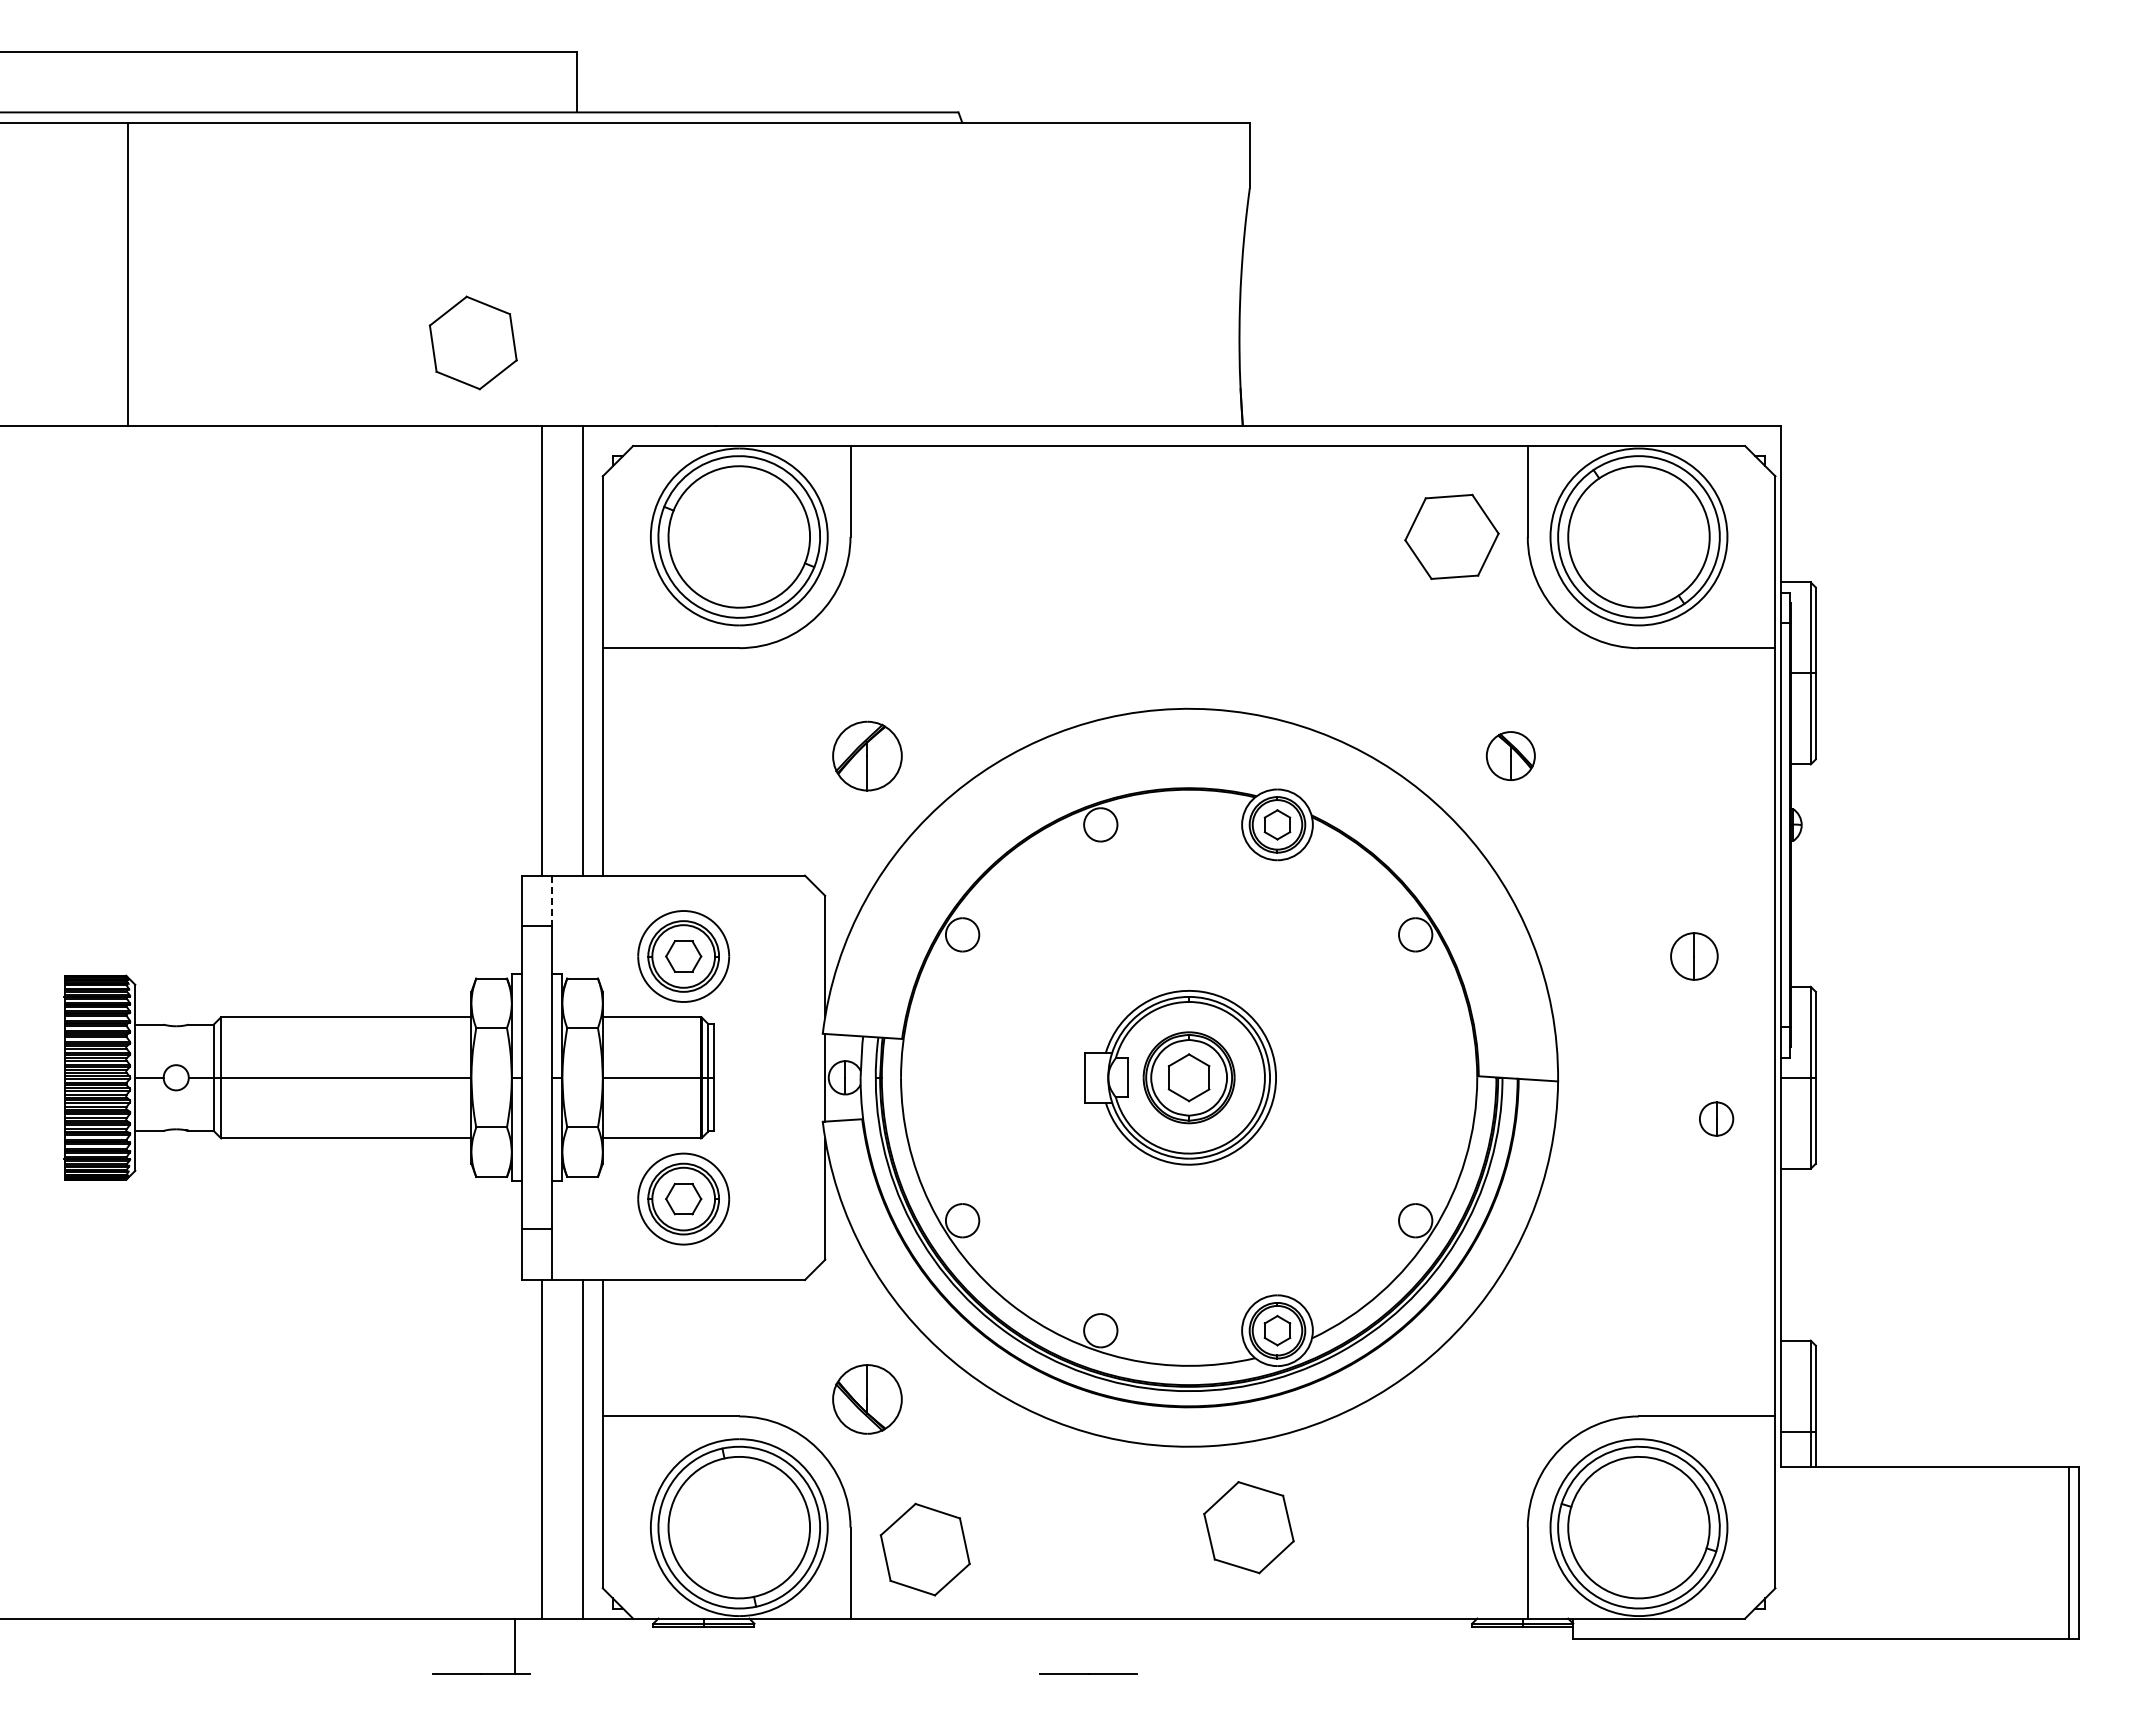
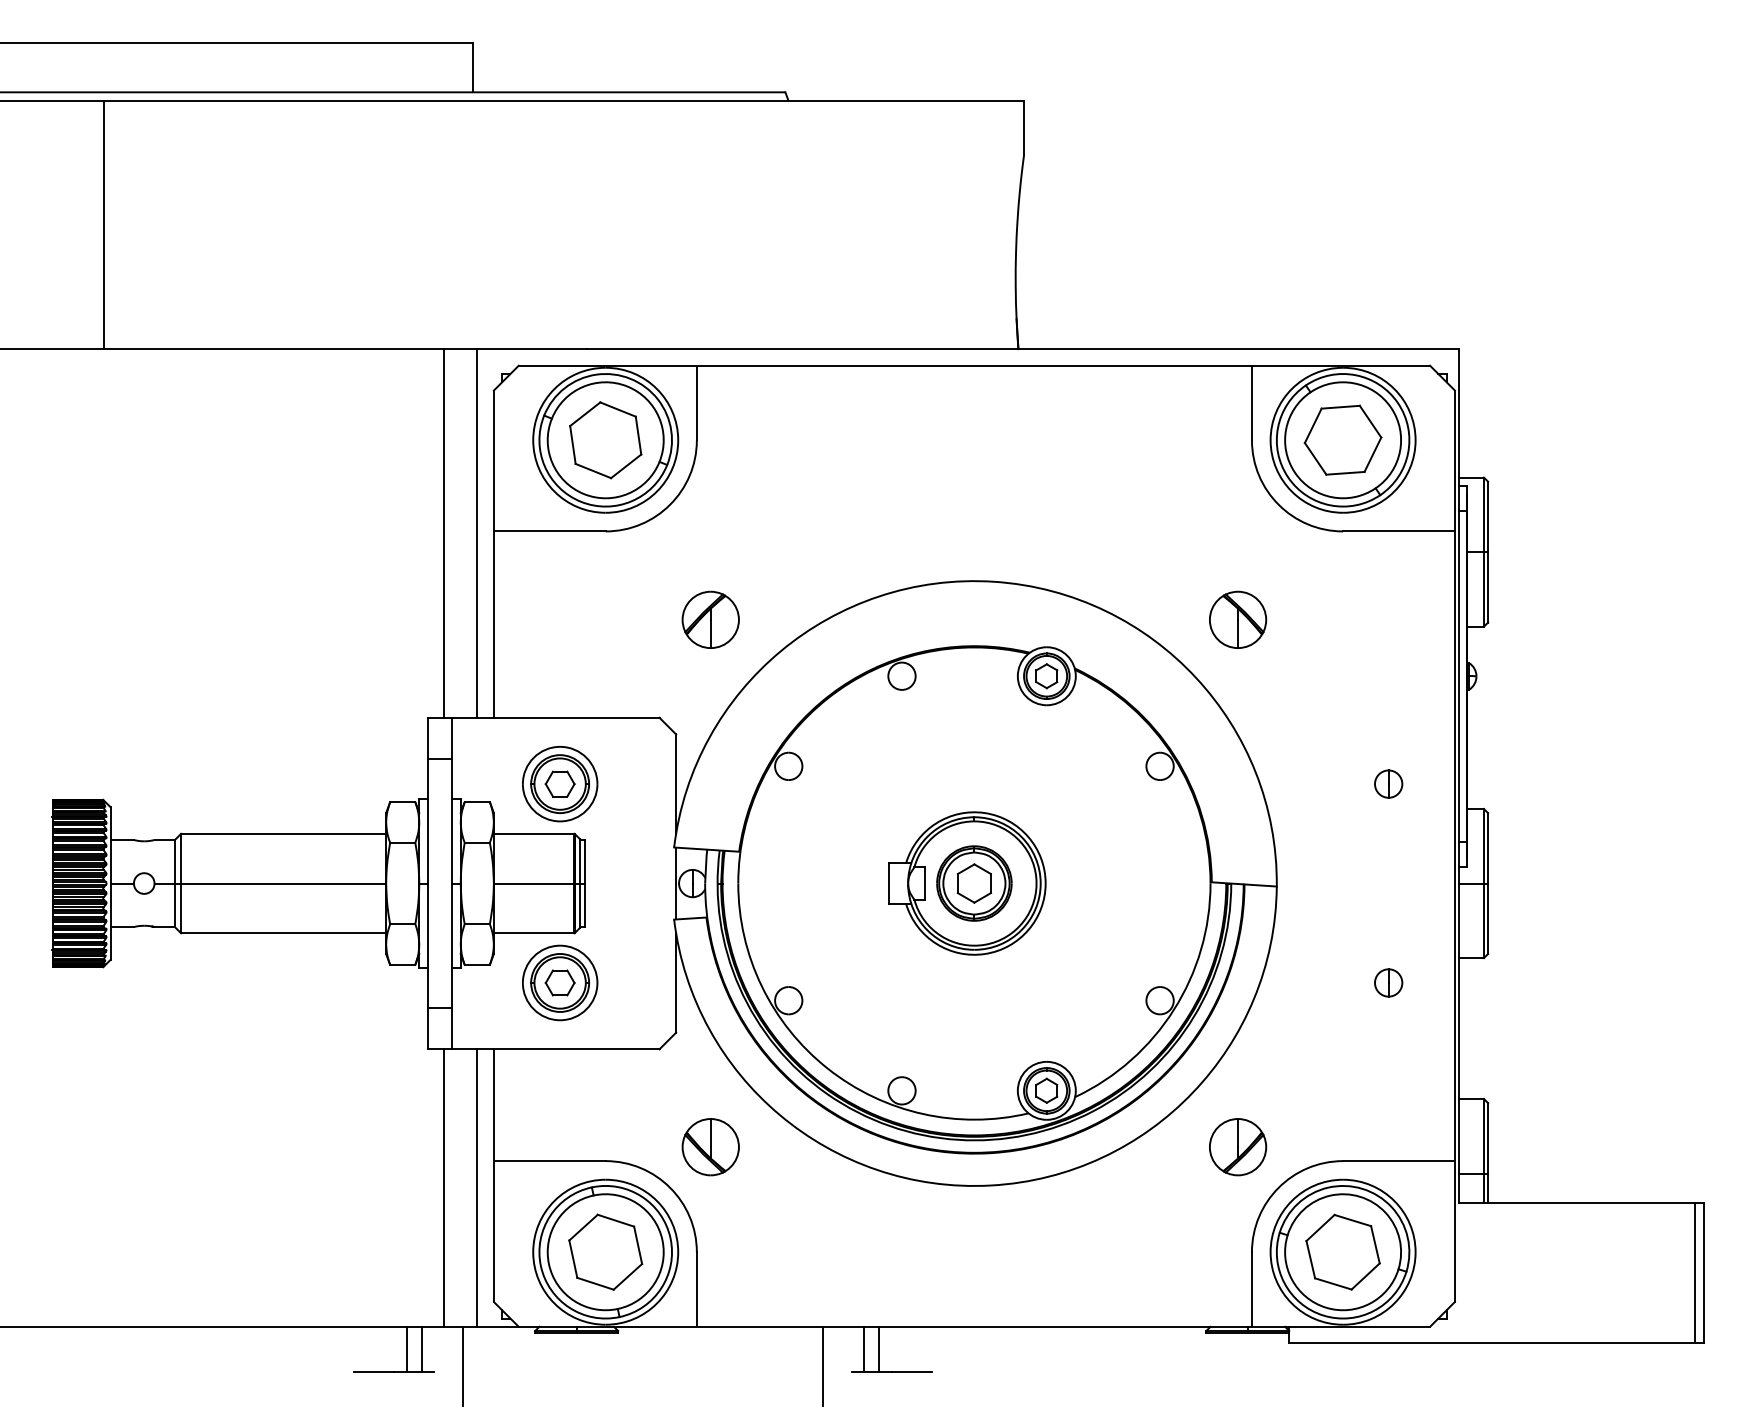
part: (472, 342) -> (605, 439), moved
part: (1451, 536) -> (1342, 439), moved
part: (1510, 755) -> (1237, 619), size x1.43
line: (552, 901) -> (452, 739), dashed -> solid
part: (1694, 956) -> (1388, 784), size x0.71
part: (1716, 1118) -> (1388, 982), moved
part: (1510, 1399) -> (1237, 1147), added
part: (1248, 1527) -> (1342, 1252), moved
part: (924, 1549) -> (605, 1252), moved
line: (496, 1646) -> (406, 1349), added
line: (1054, 1646) -> (864, 1349), added
line: (1072, 1646) -> (878, 1349), added
line: (564, 1666) -> (462, 1366), added
line: (1004, 1666) -> (823, 1366), added

